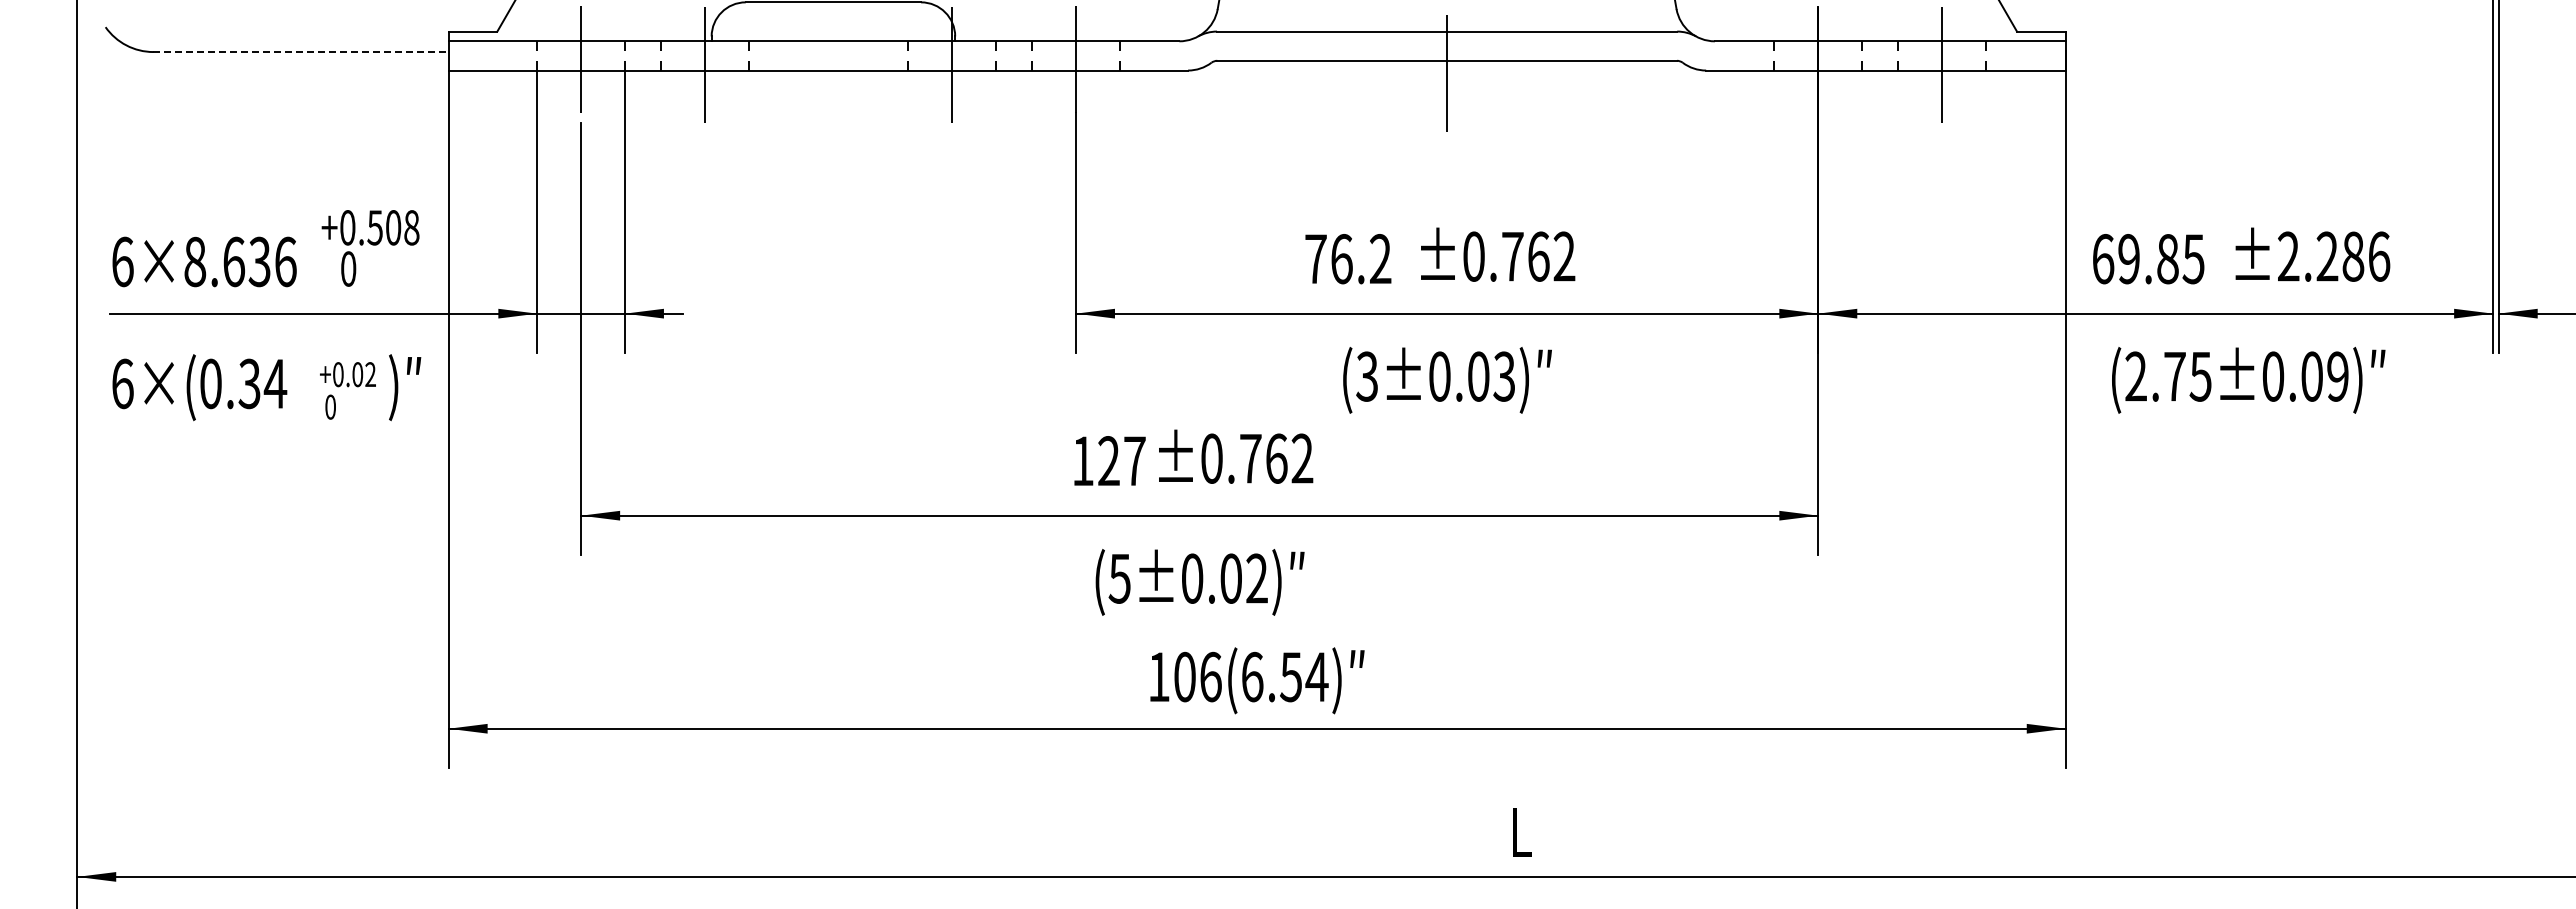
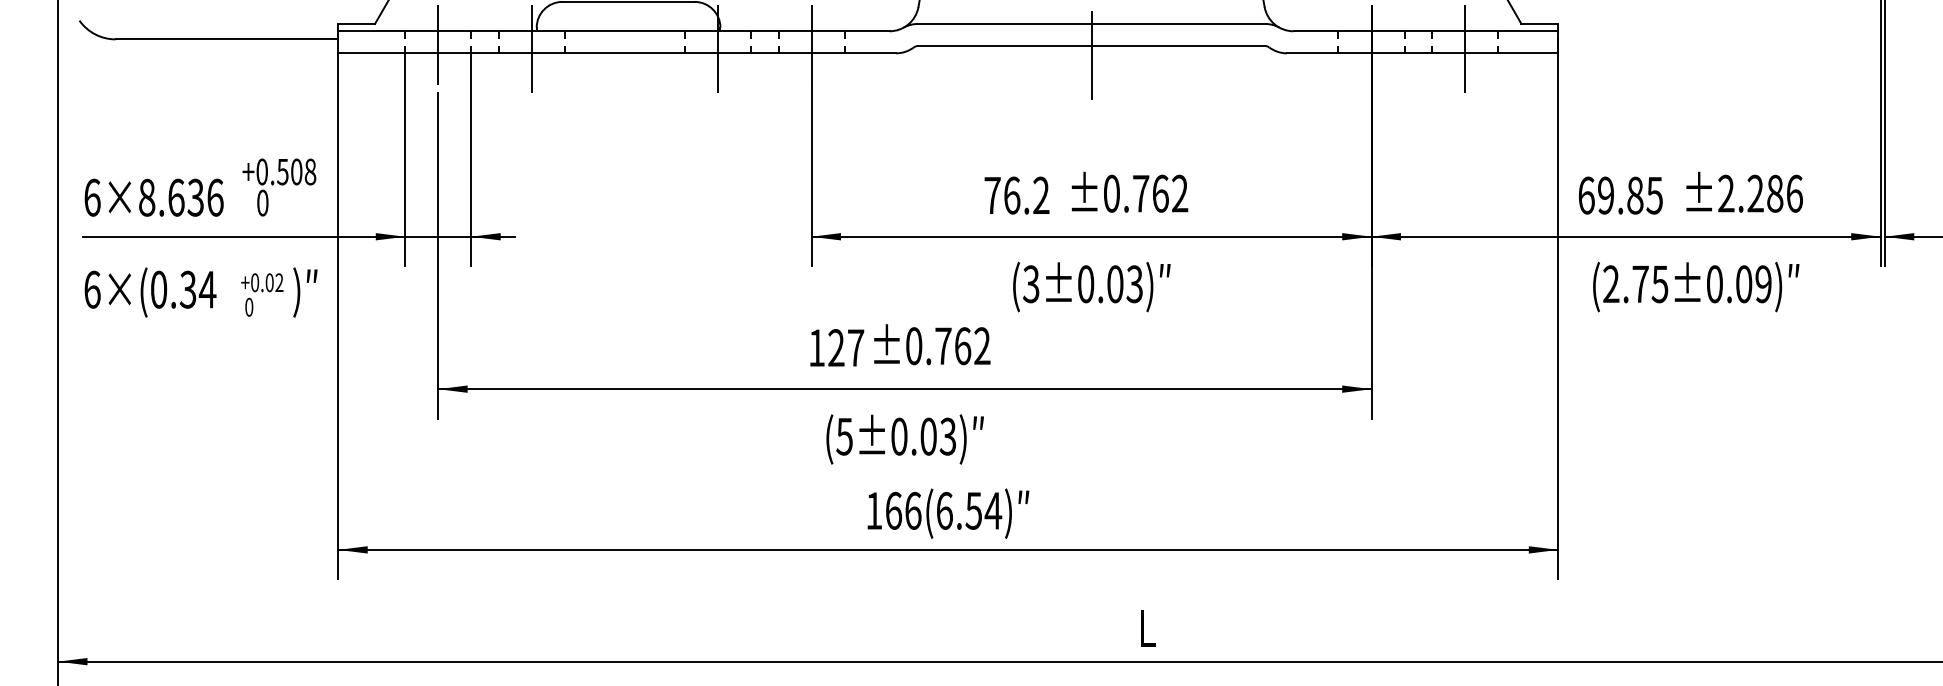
line: (301, 52) -> (227, 39), dashed -> solid
text: (1256, 578) -> (947, 436), (5±0.02) -> (5±0.03)
text: (1184, 676) -> (893, 510), 106(6.54) -> 166(6.54)

